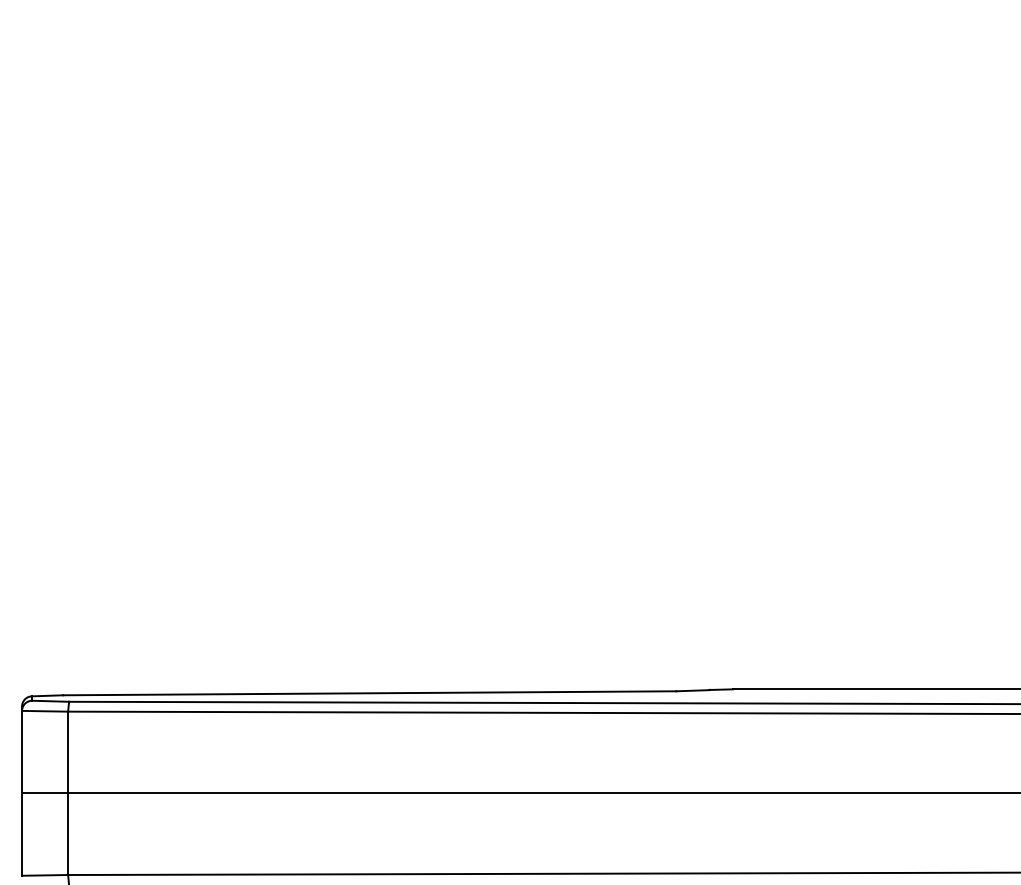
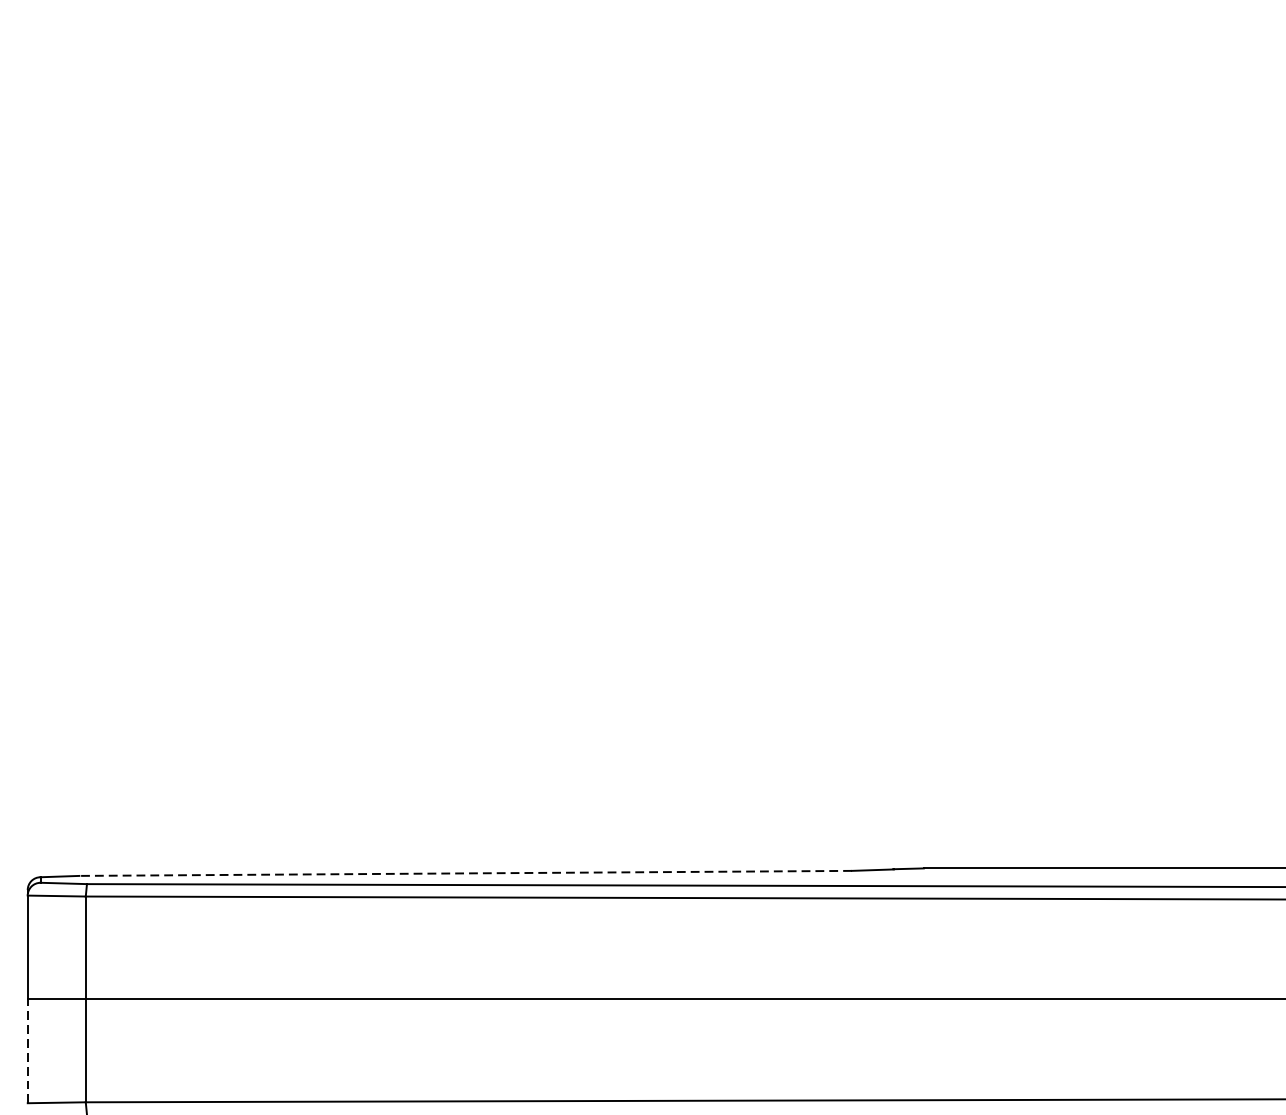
line: (369, 693) -> (465, 873), solid -> dashed
line: (22, 834) -> (28, 1051), solid -> dashed

